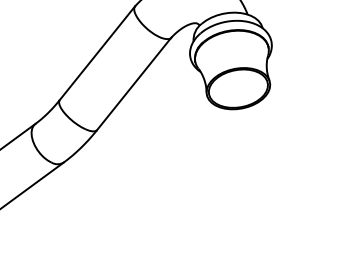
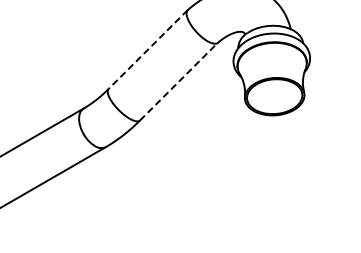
line: (97, 53) -> (148, 49), solid -> dashed
line: (134, 83) -> (179, 81), solid -> dashed

